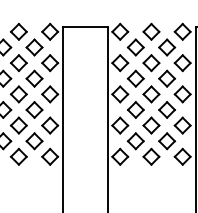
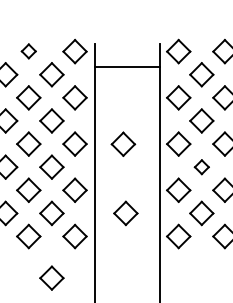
line: (85, 26) -> (127, 67), moved
part: (18, 31) -> (28, 51), size x0.6
part: (82, 94) -> (122, 144), added
part: (135, 109) -> (201, 166), size x0.6
part: (84, 141) -> (125, 213), added
part: (34, 184) -> (51, 277), added

